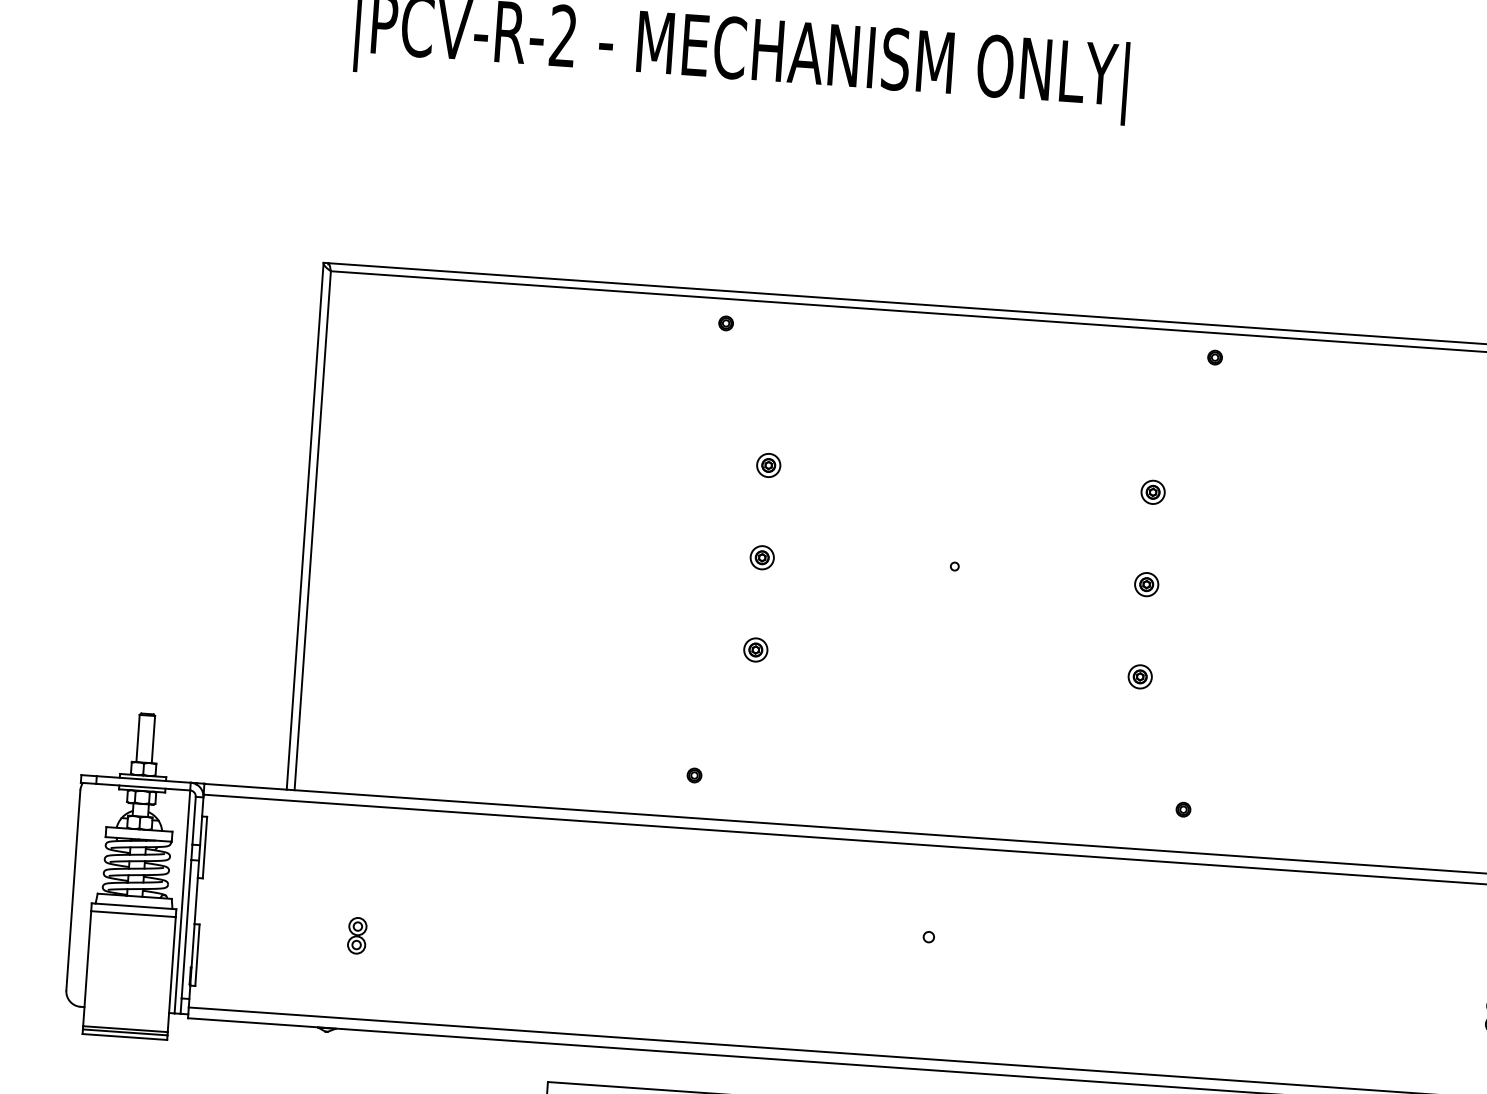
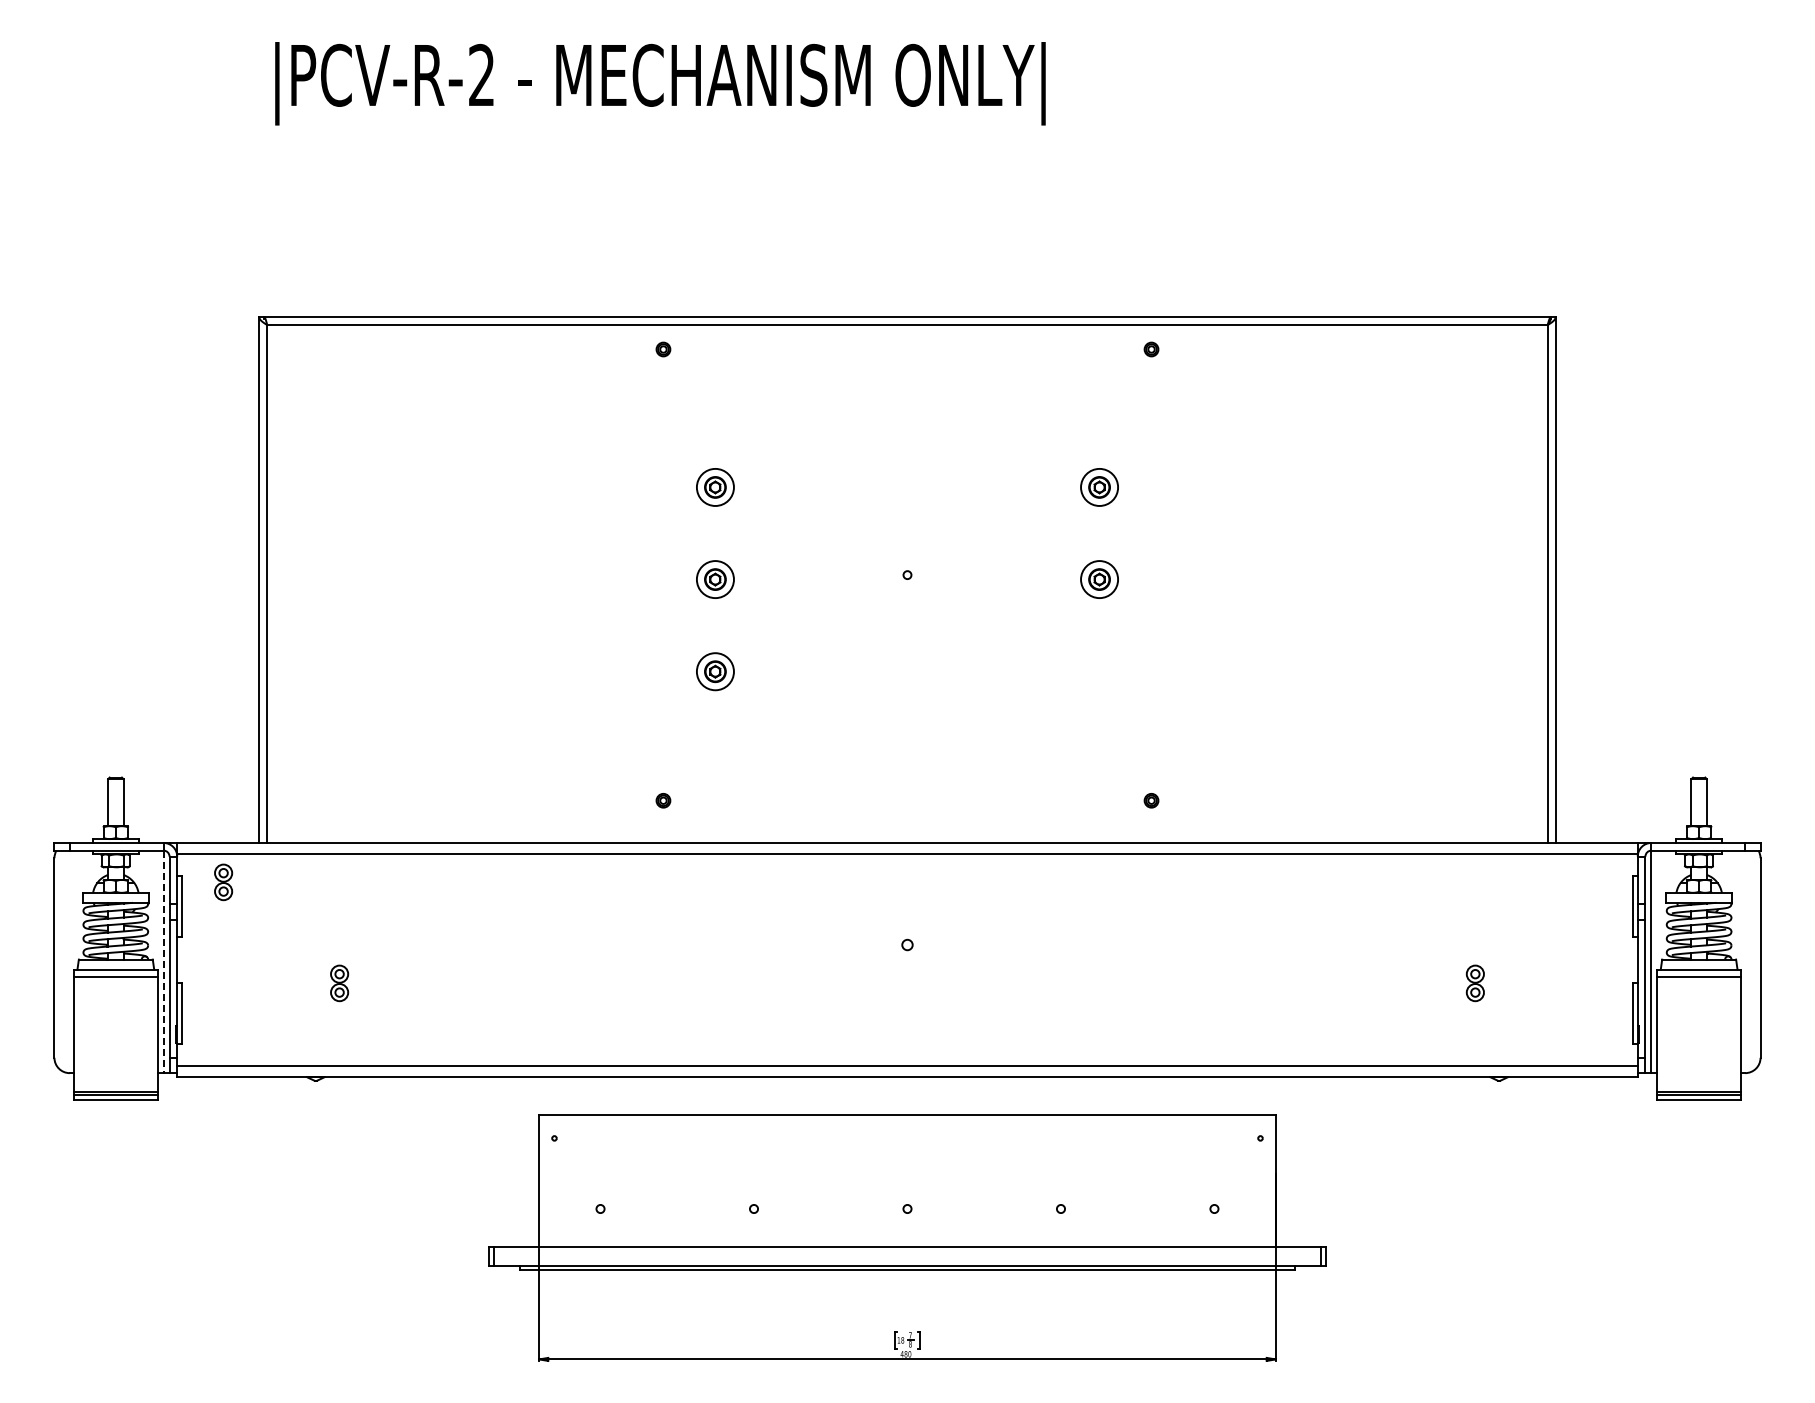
part: (768, 465) -> (715, 487), size x1.6
part: (1152, 492) -> (1098, 487), size x1.6
part: (762, 557) -> (715, 579), size x1.6
part: (1145, 584) -> (1098, 579), size x1.6
part: (755, 649) -> (715, 671), size x1.6
part: (1139, 676) -> (1098, 671), removed
part: (248, 826) -> (223, 882), added
line: (182, 902) -> (163, 962), solid -> dashed

